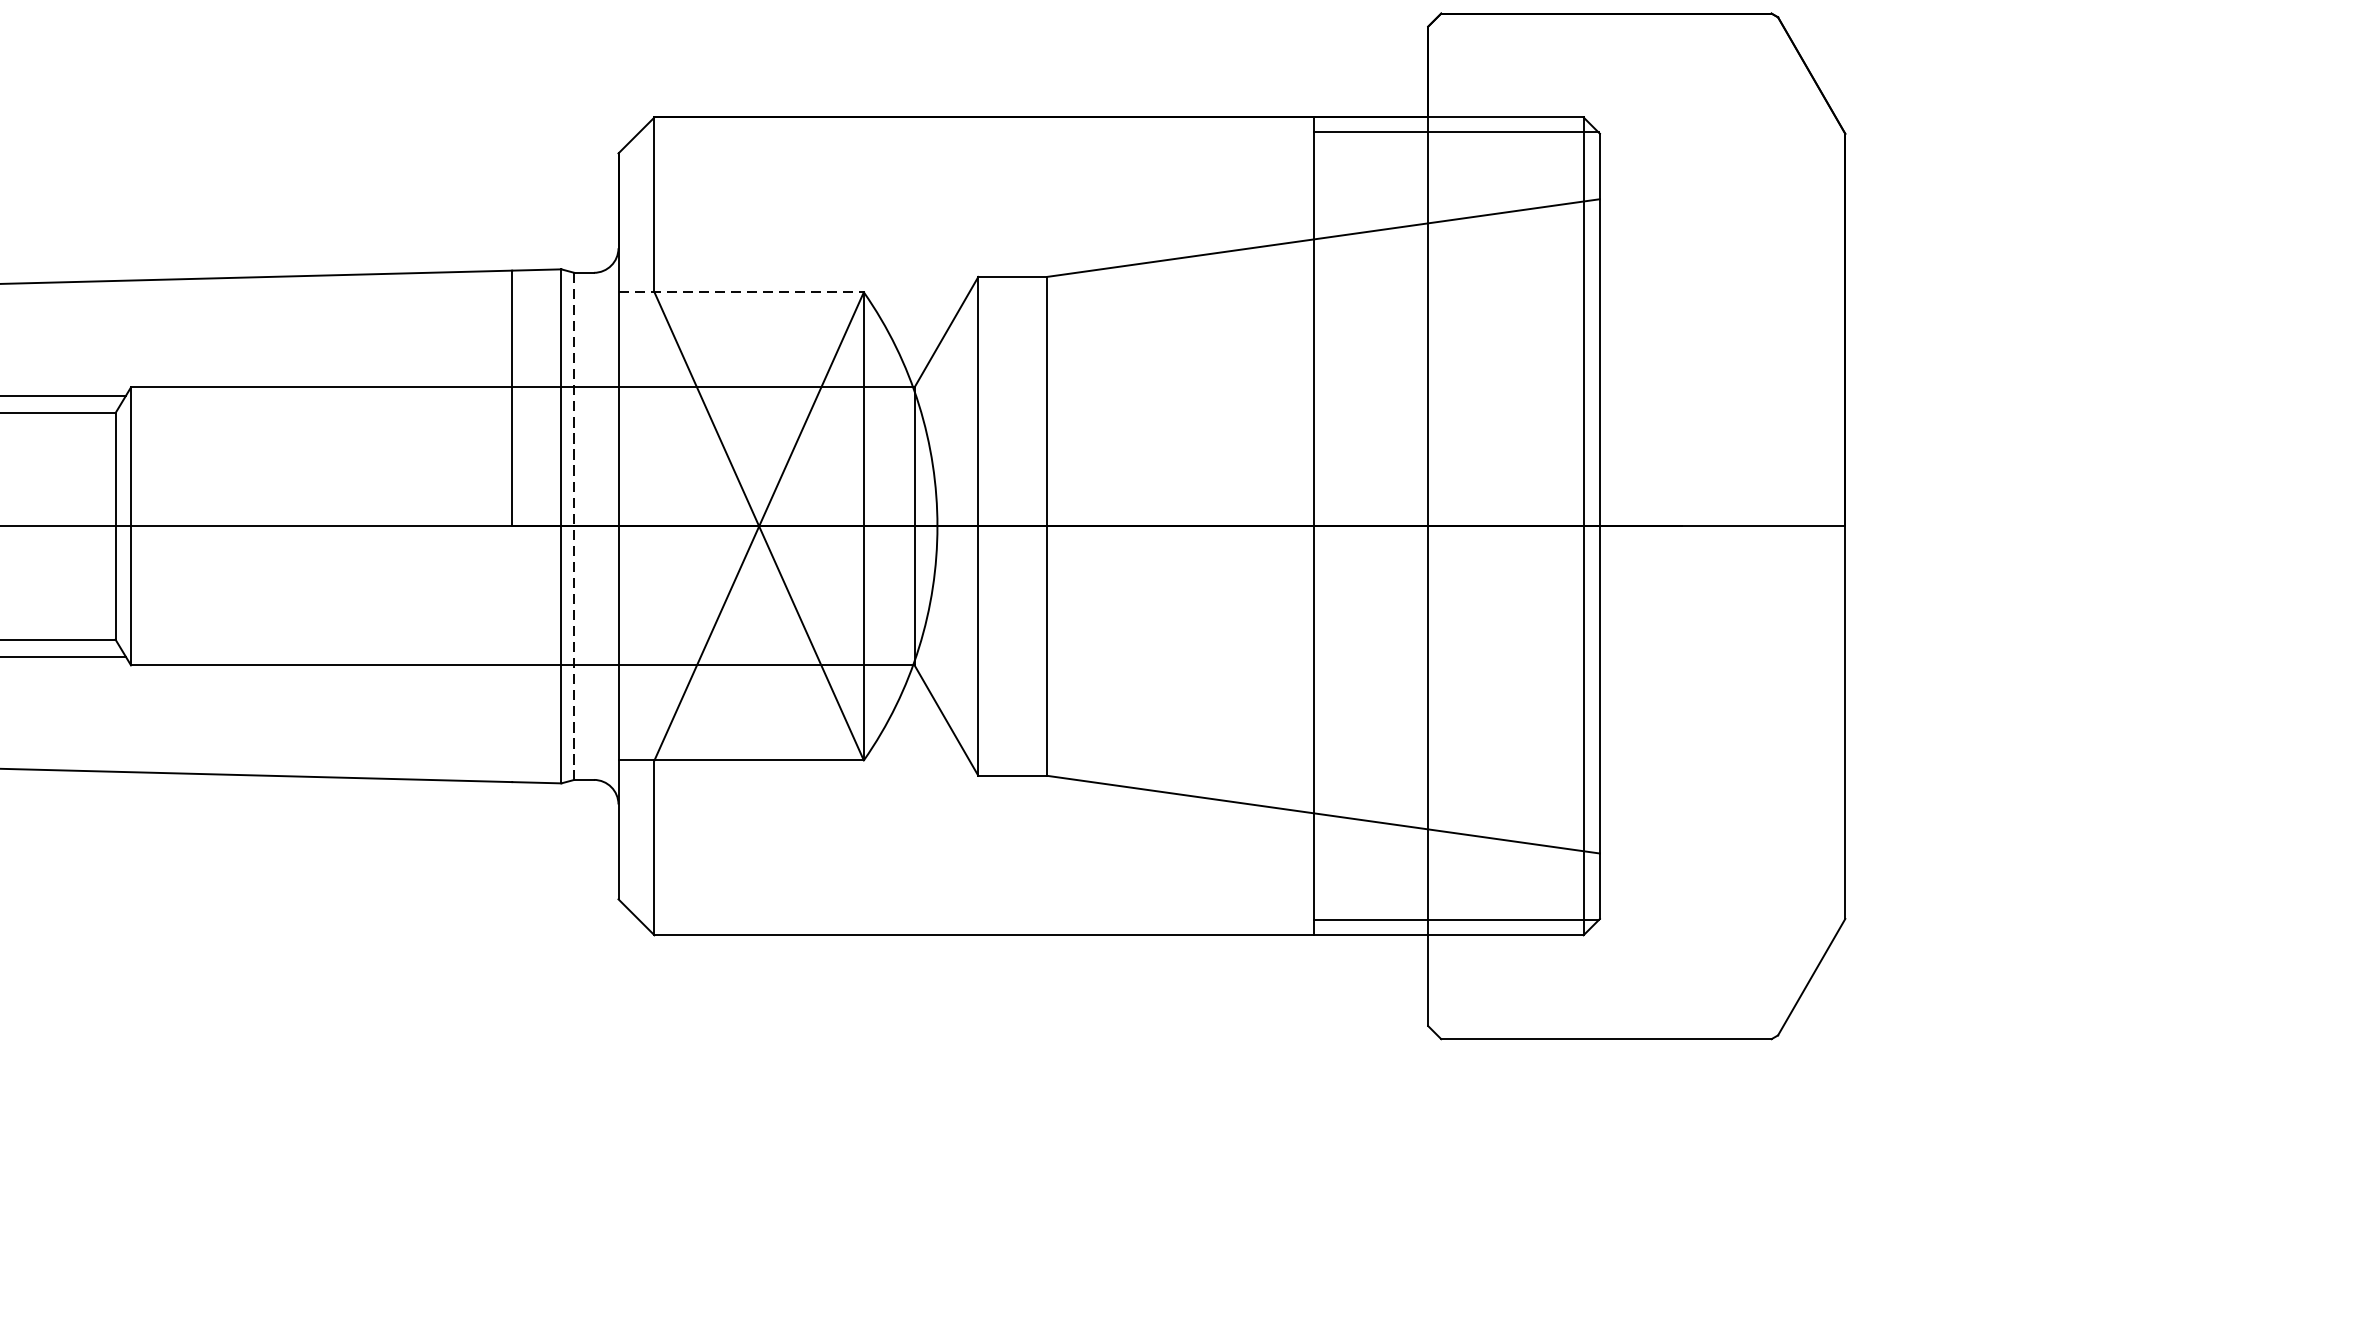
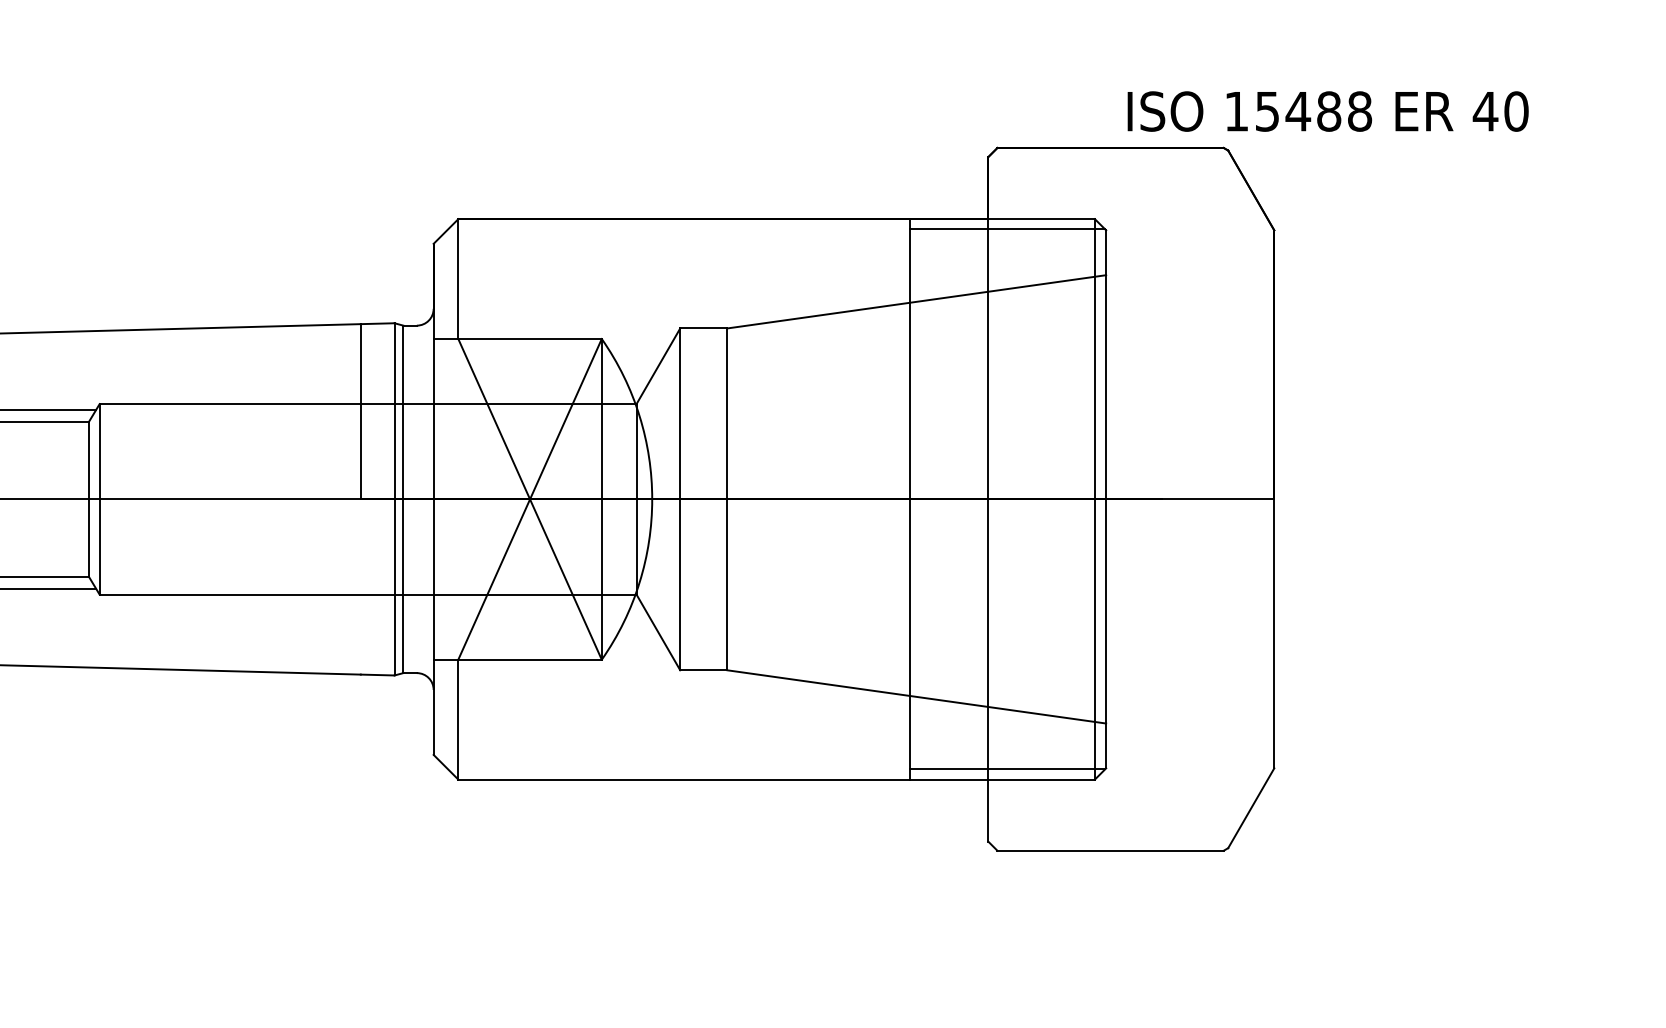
line: (742, 291) -> (518, 338), dashed -> solid
line: (574, 526) -> (403, 499), dashed -> solid

